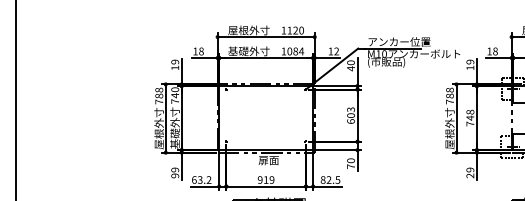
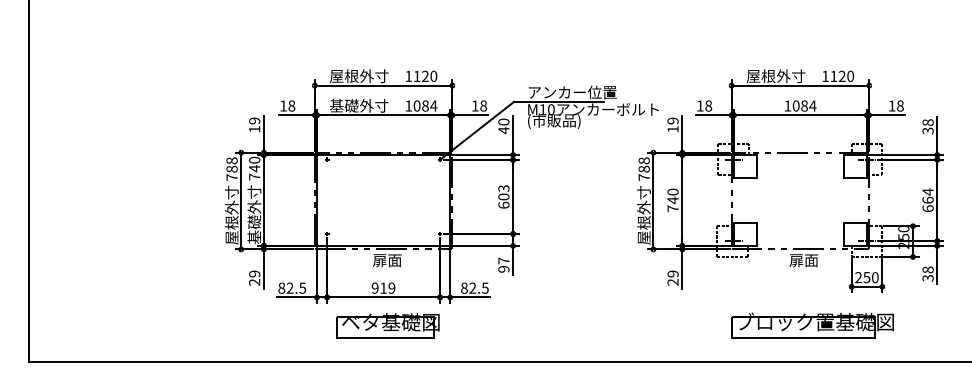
text: (336, 51) -> (483, 105), 12 -> 18
text: (470, 111) -> (673, 191), 748 -> 740
text: (350, 163) -> (503, 264), 70 -> 97
text: (175, 175) -> (254, 282), 99 -> 29
text: (201, 179) -> (292, 287), 63.2 -> 82.5

